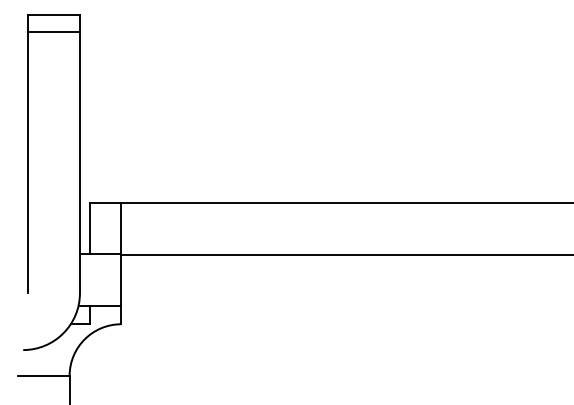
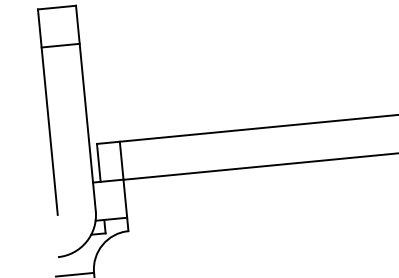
line: (53, 32) -> (60, 45), moved

